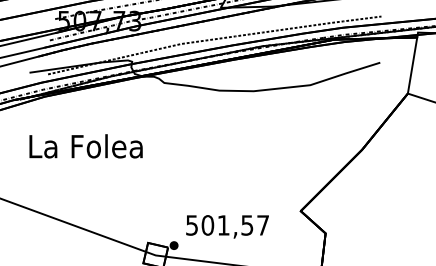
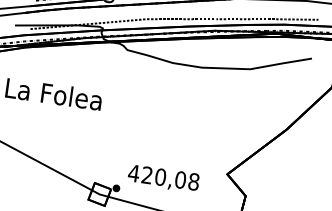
text: (227, 225) -> (163, 177), 501,57 -> 420,08

